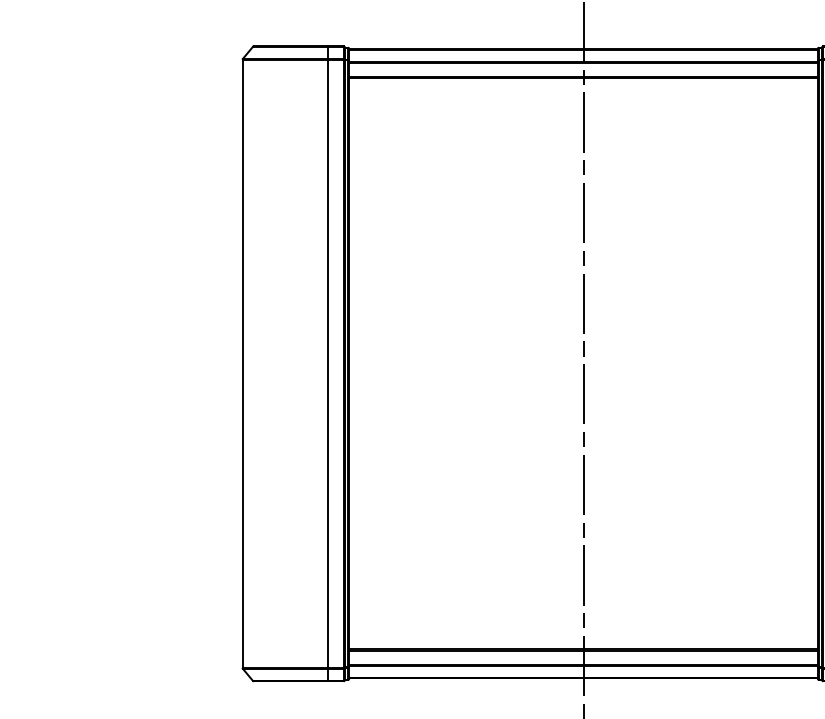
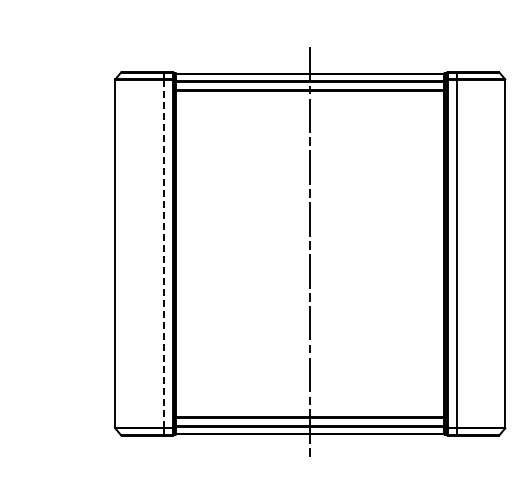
line: (327, 363) -> (163, 253), solid -> dashed

